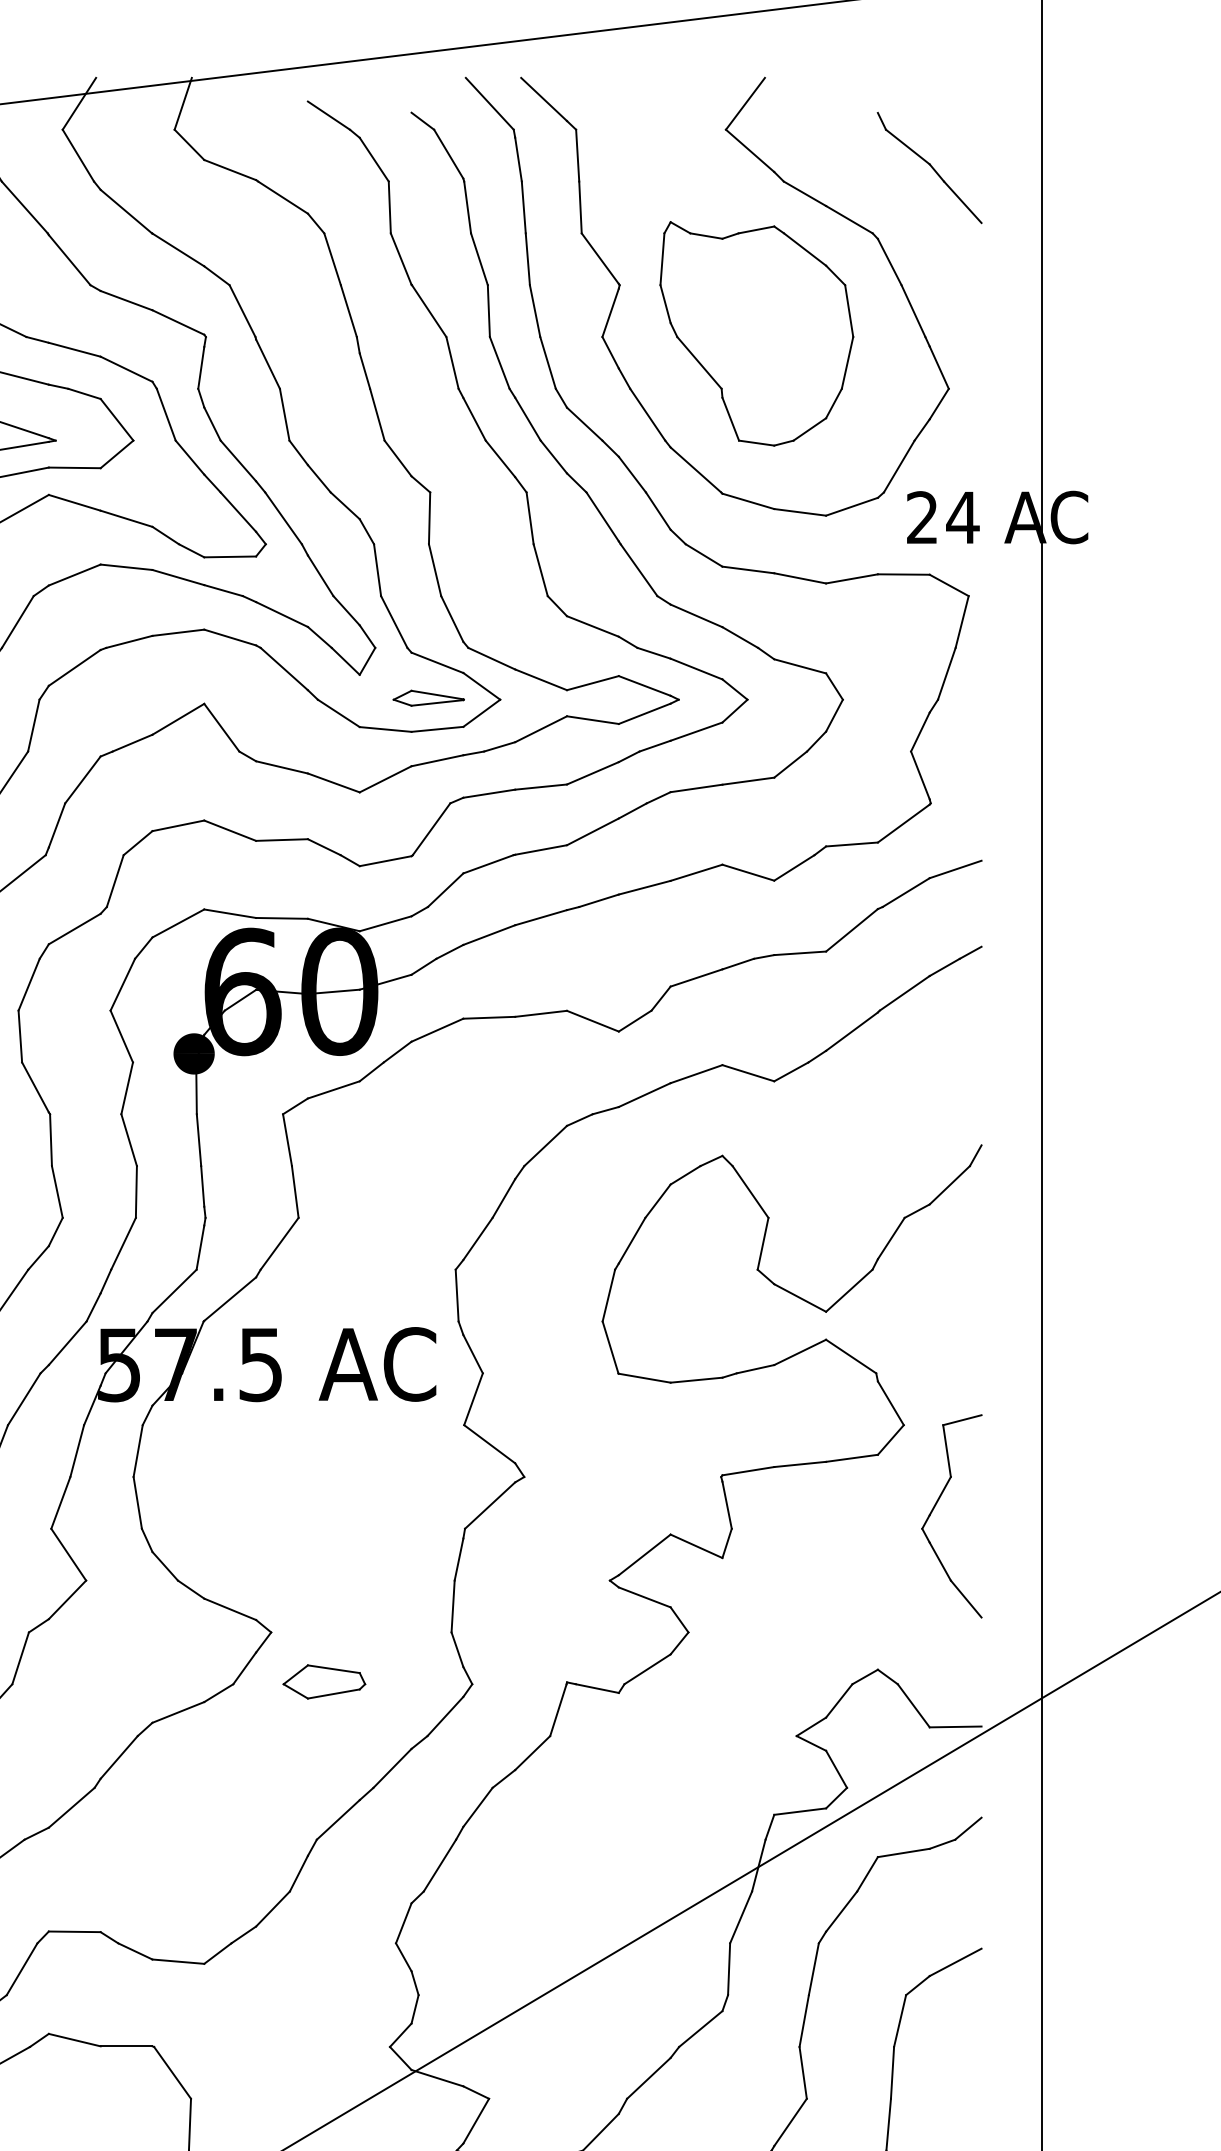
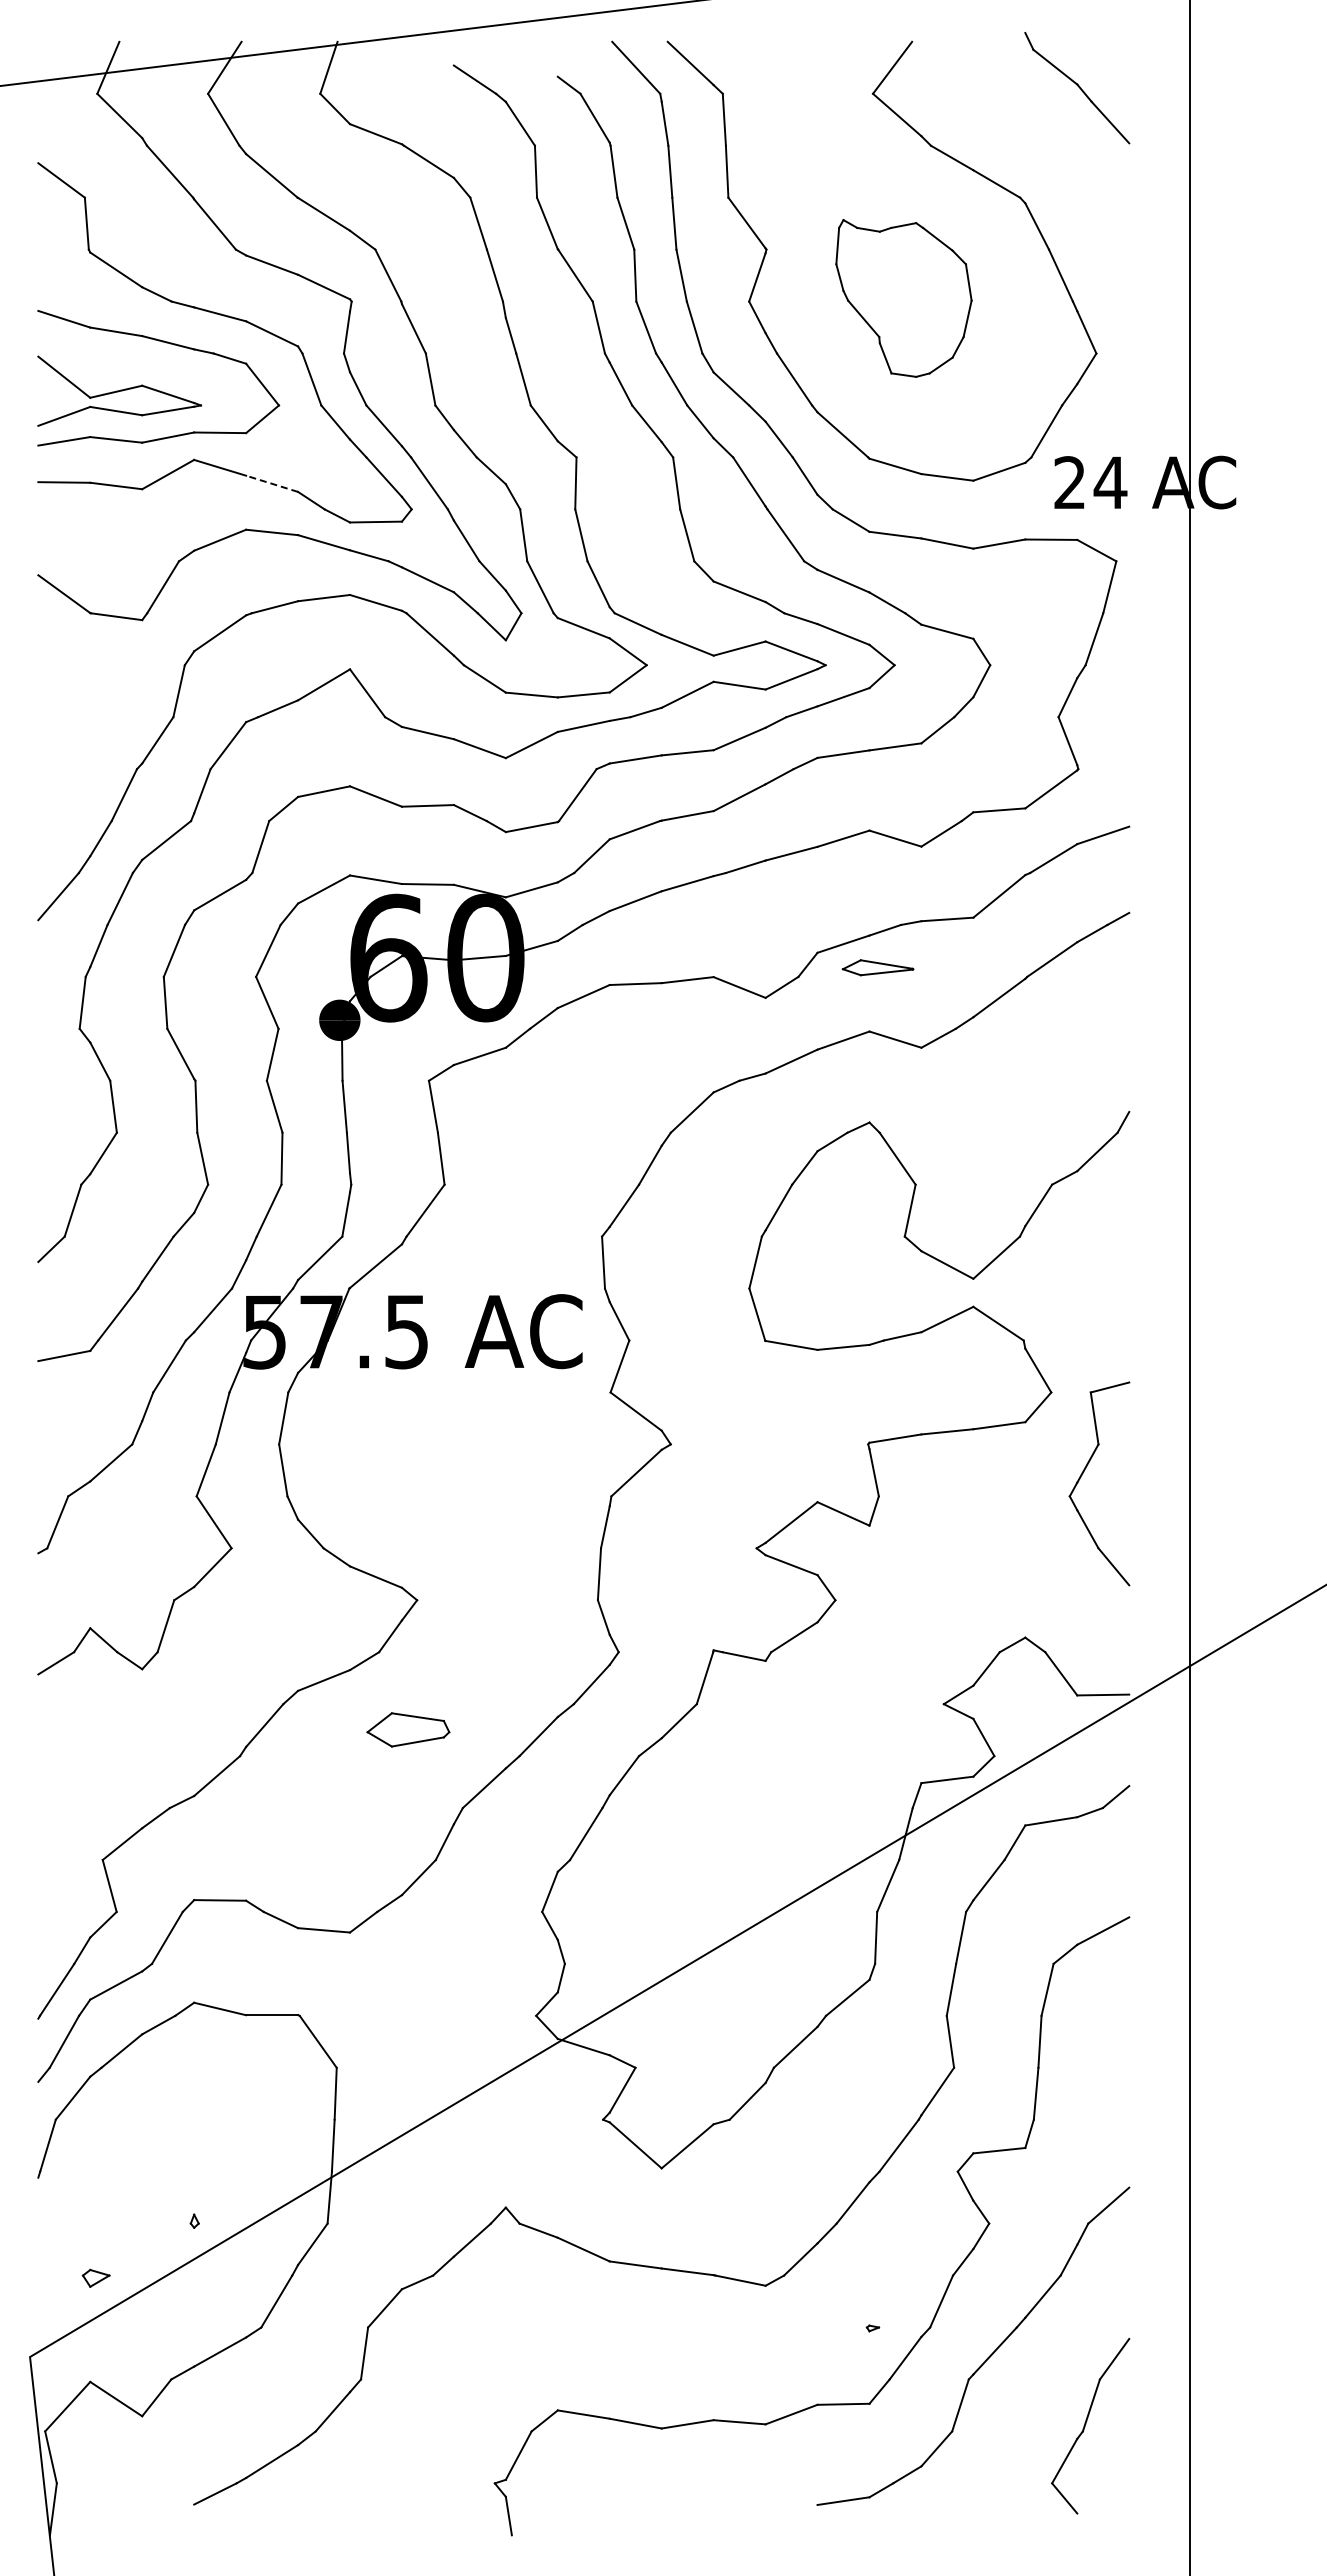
part: (929, 168) -> (1077, 88), moved
part: (756, 333) -> (903, 298), size x0.7
line: (125, 518) -> (271, 483), solid -> dashed
part: (428, 698) -> (877, 967), moved
part: (324, 1681) -> (408, 1729), moved

